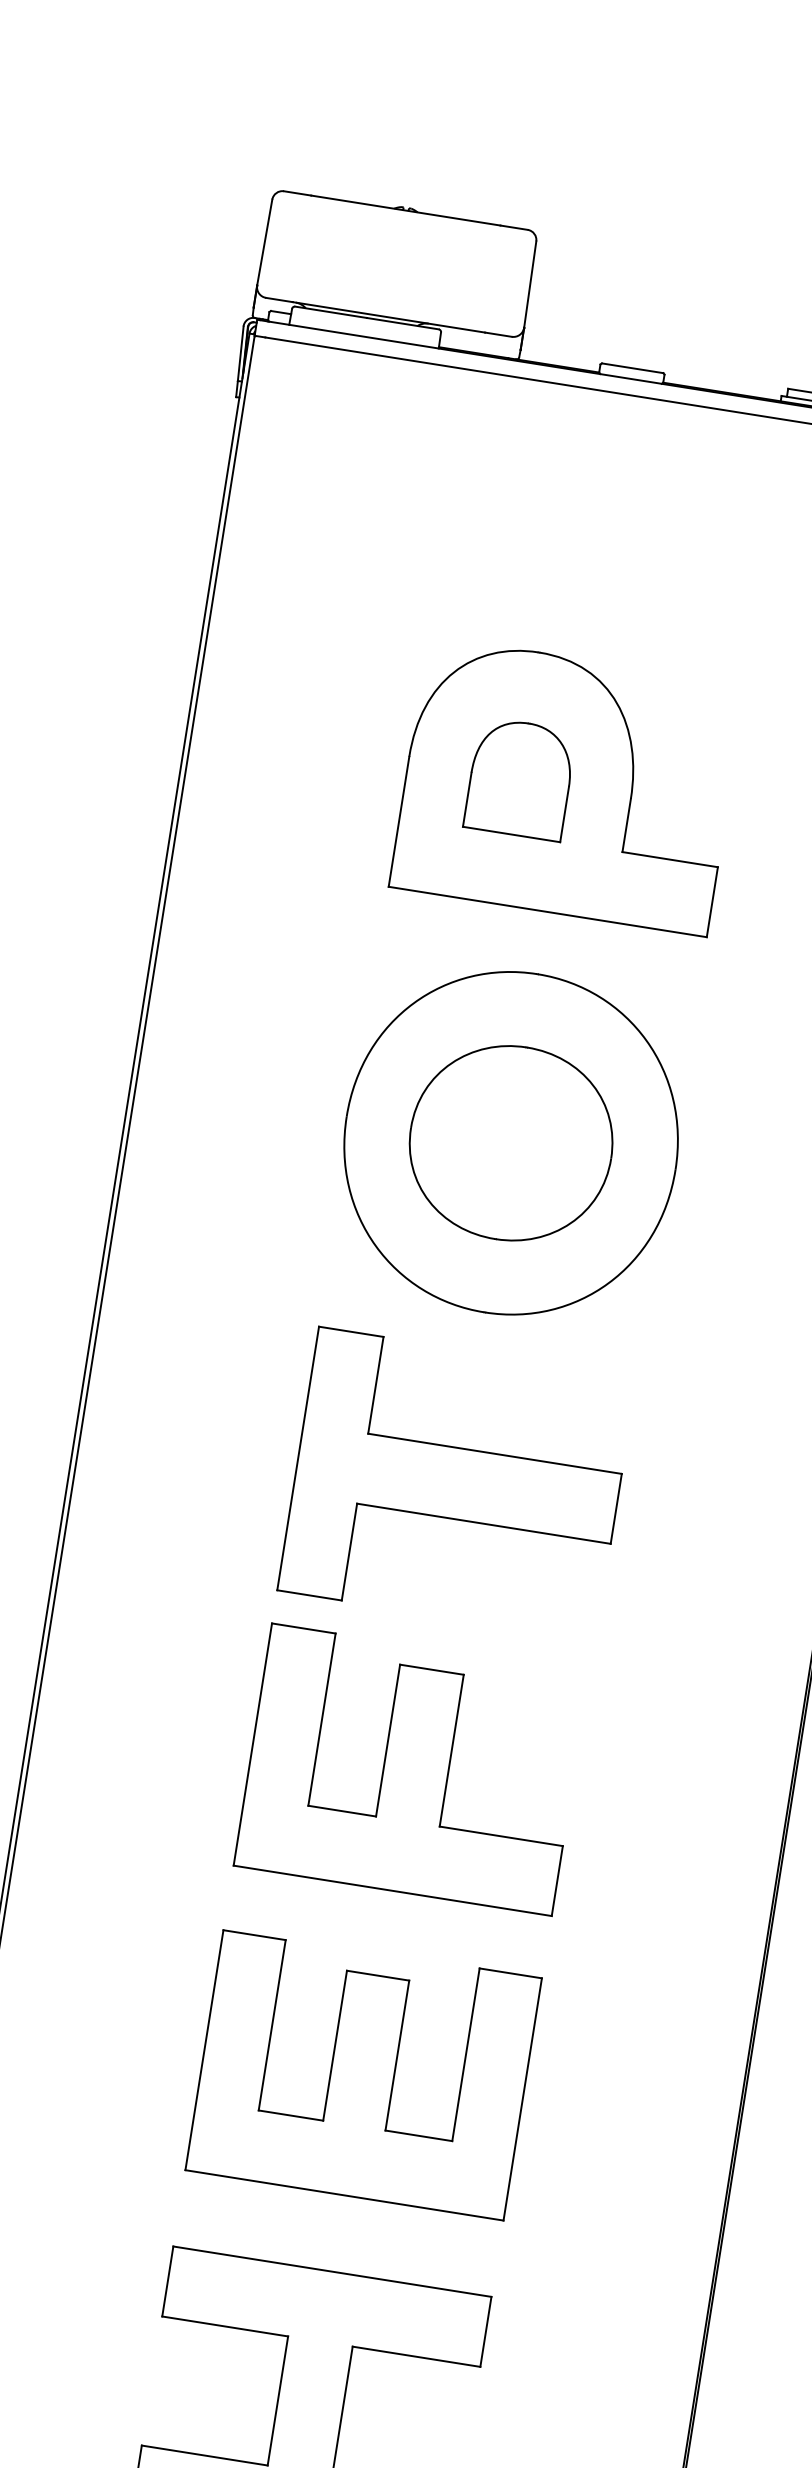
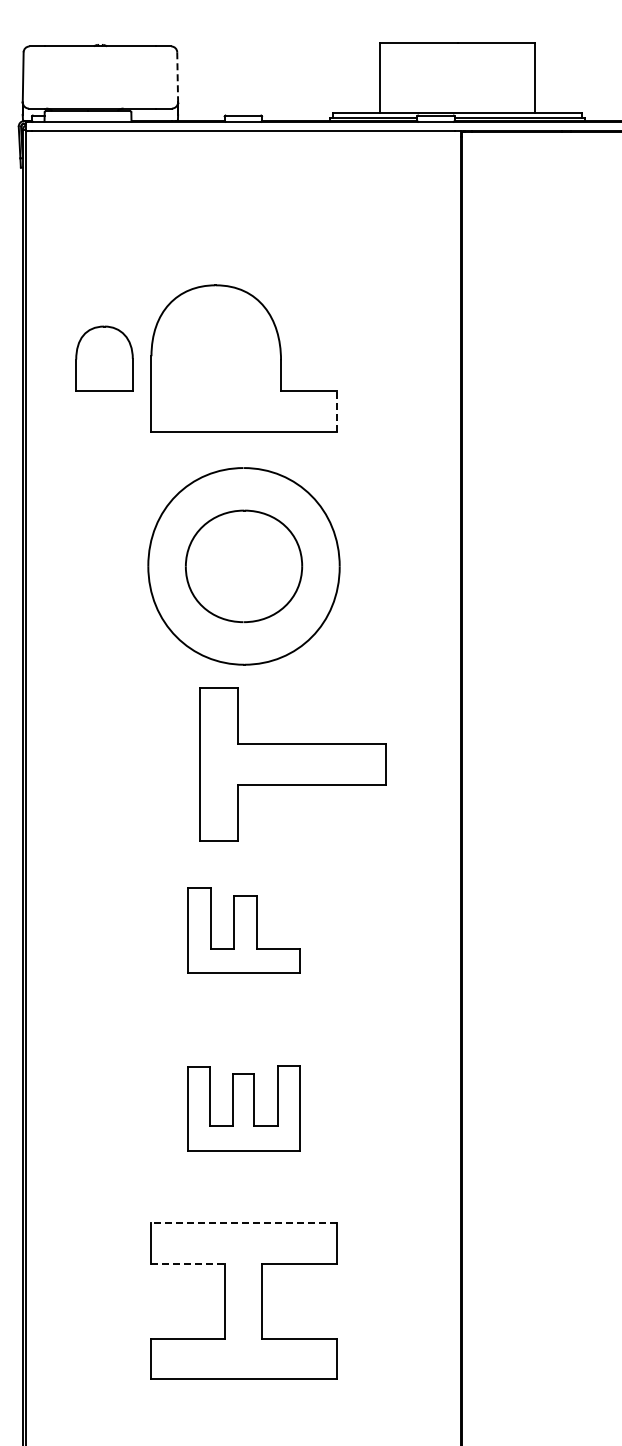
line: (529, 284) -> (177, 77), solid -> dashed
part: (520, 778) -> (104, 358), moved
line: (712, 900) -> (336, 410), solid -> dashed
part: (456, 1483) -> (292, 764), moved
part: (411, 1768) -> (243, 930), size x0.6
part: (362, 2074) -> (243, 1108), size x0.6
line: (333, 2271) -> (244, 1222), solid -> dashed
line: (225, 2326) -> (188, 1263), solid -> dashed

